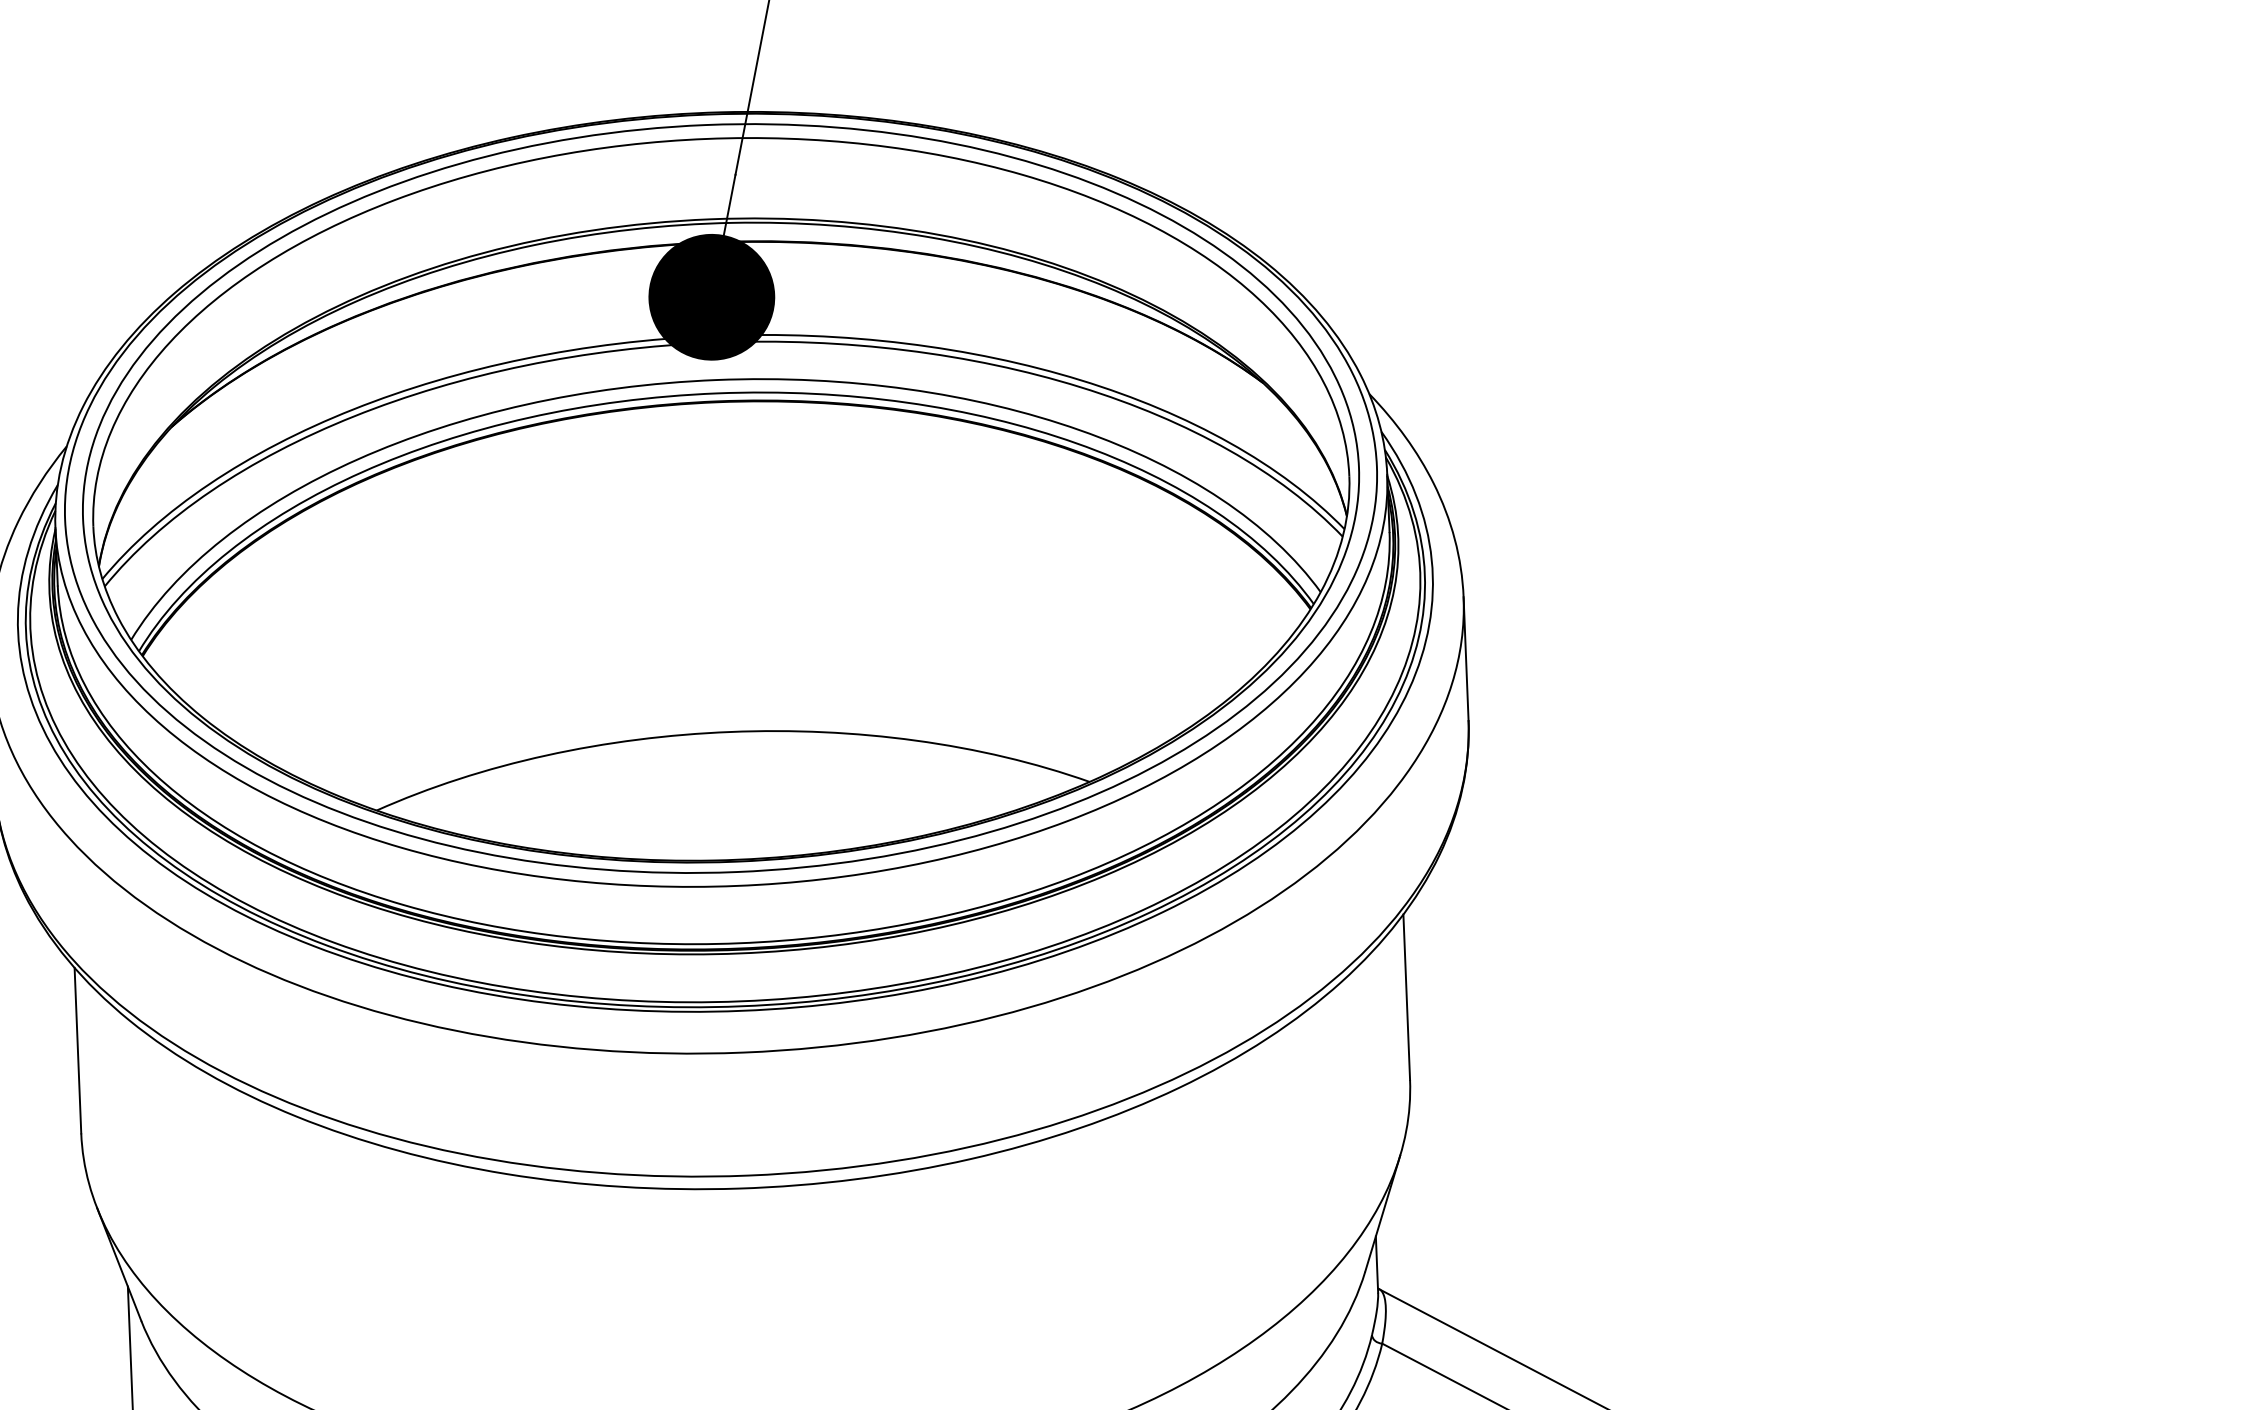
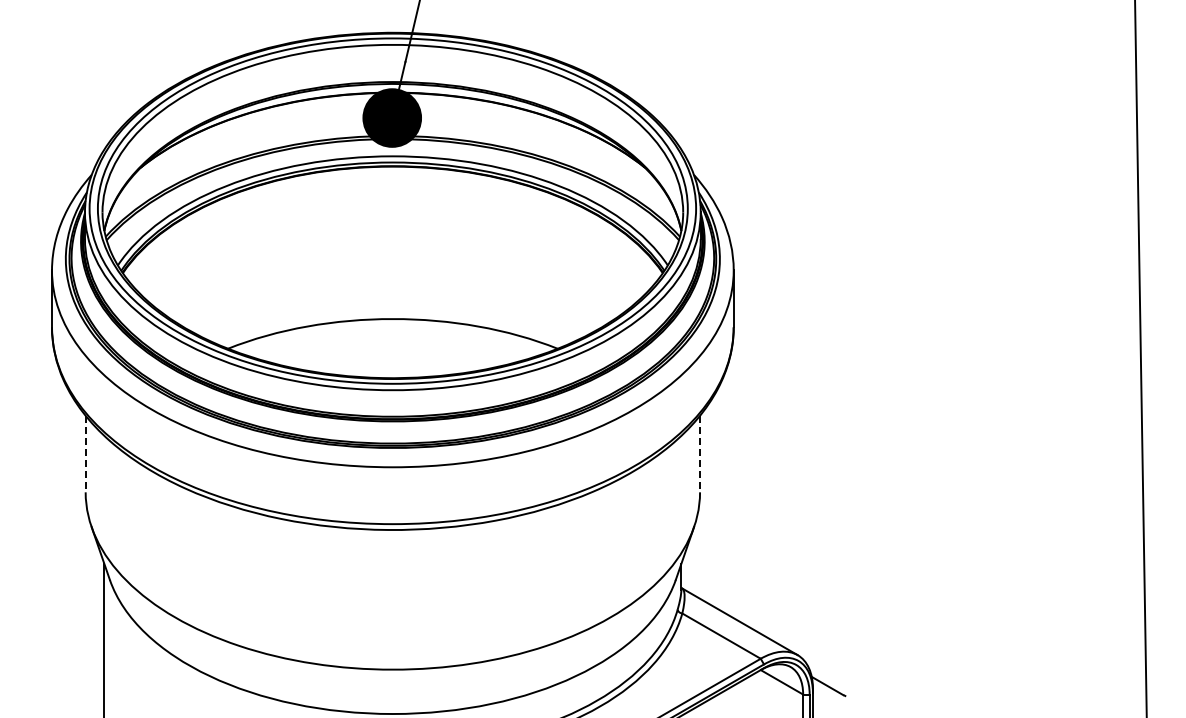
line: (1407, 998) -> (700, 454), solid -> dashed
line: (77, 1051) -> (85, 454), solid -> dashed

